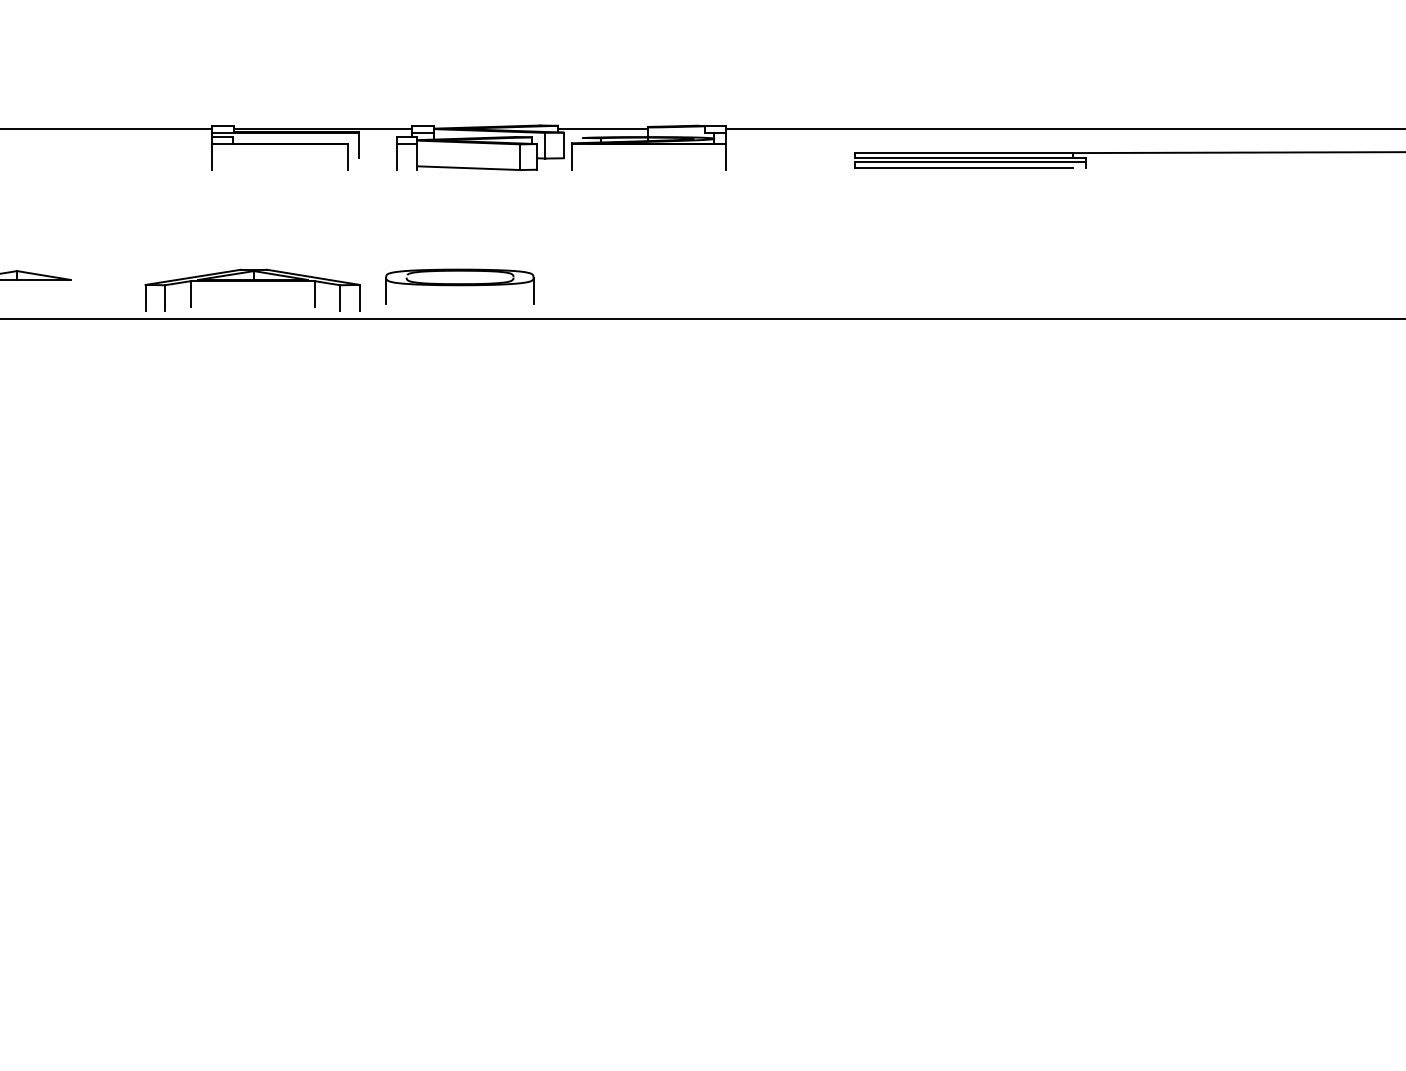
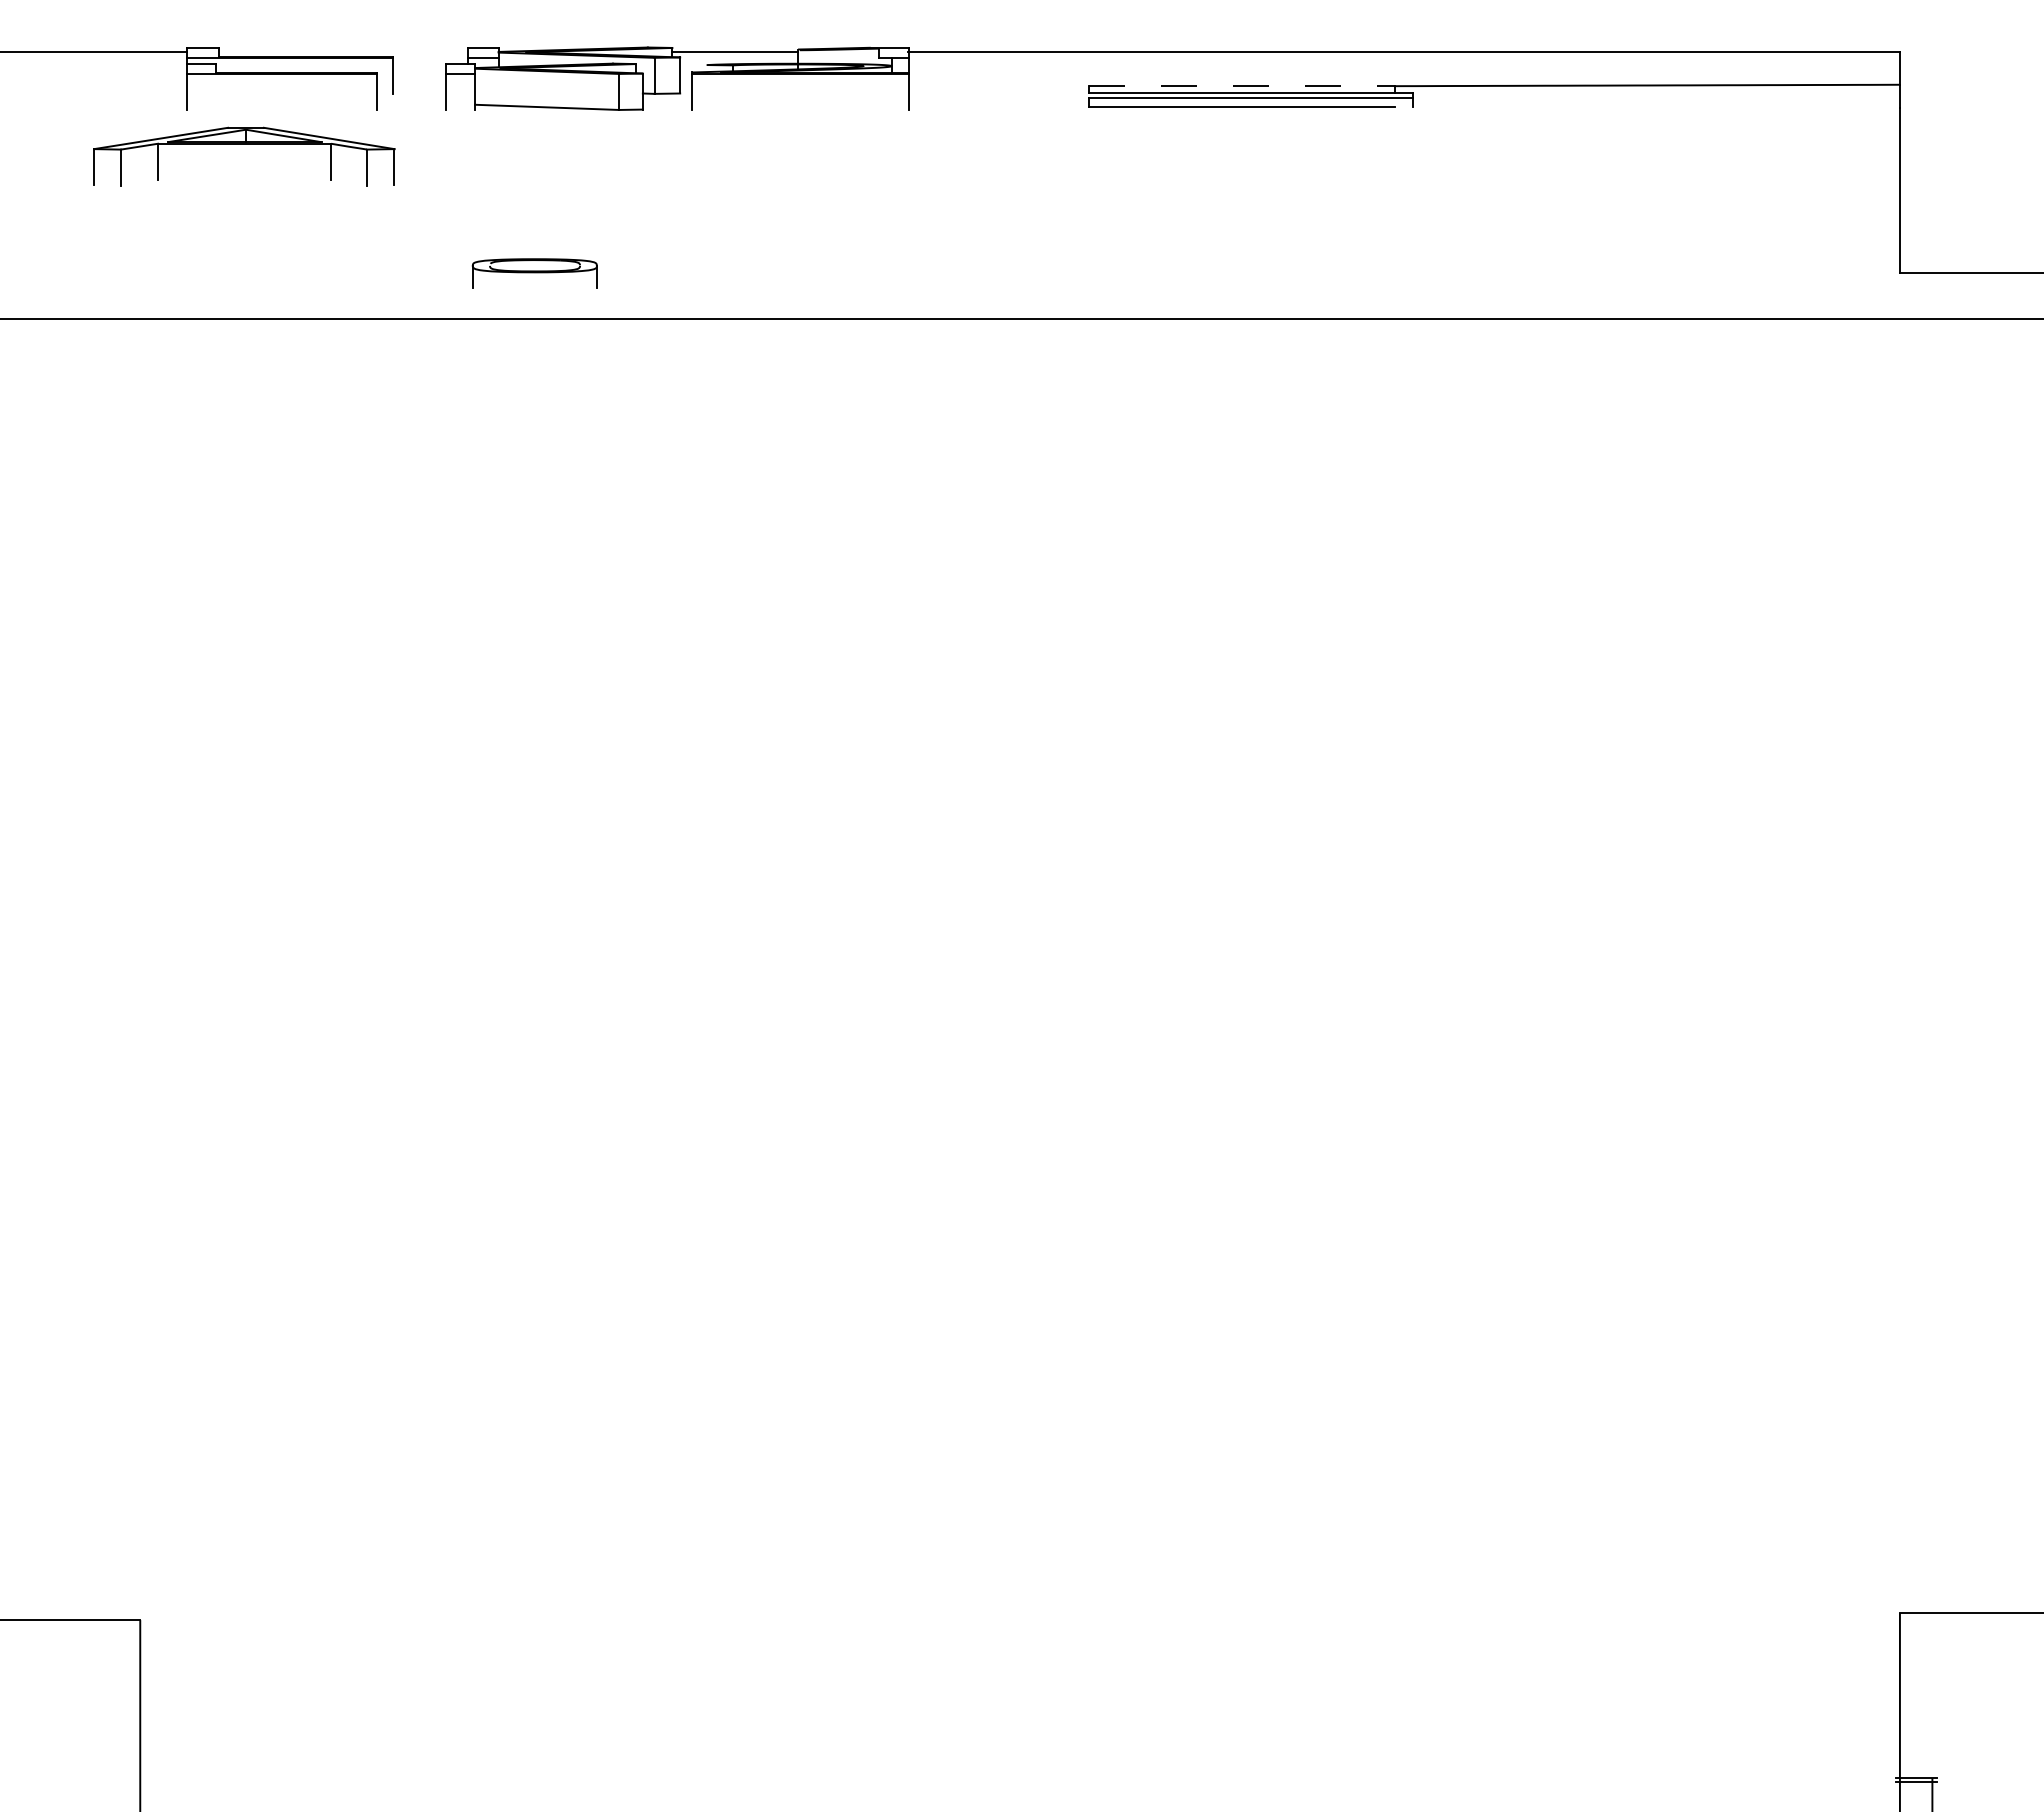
line: (322, 128) -> (342, 51), removed
line: (964, 153) -> (1242, 86), solid -> dashed
part: (252, 281) -> (244, 144), moved
part: (459, 286) -> (534, 273), size x0.6

